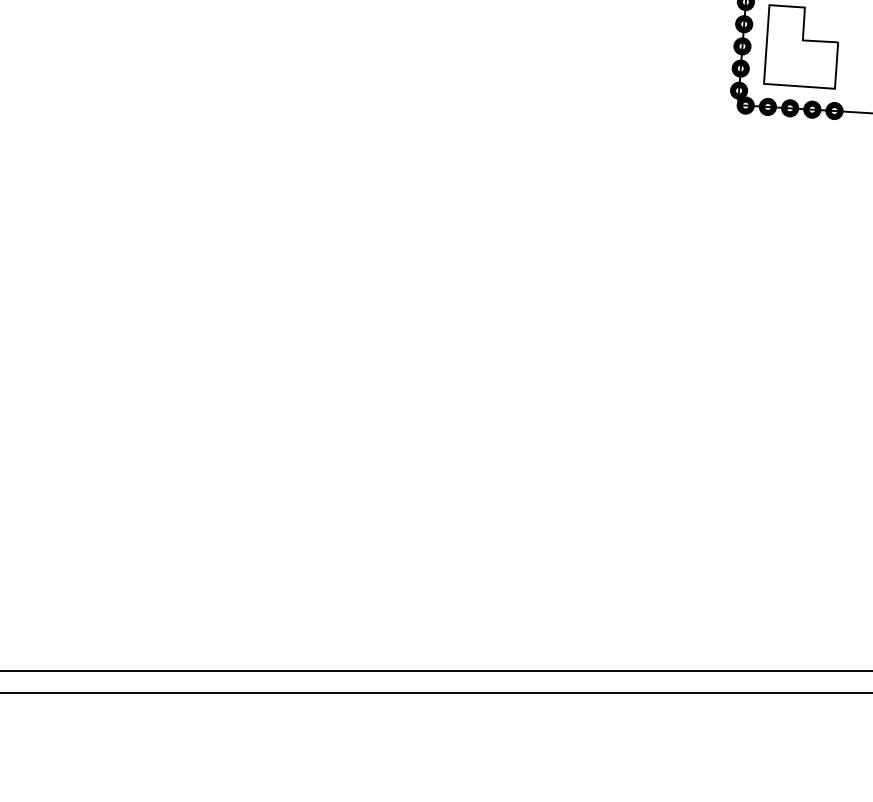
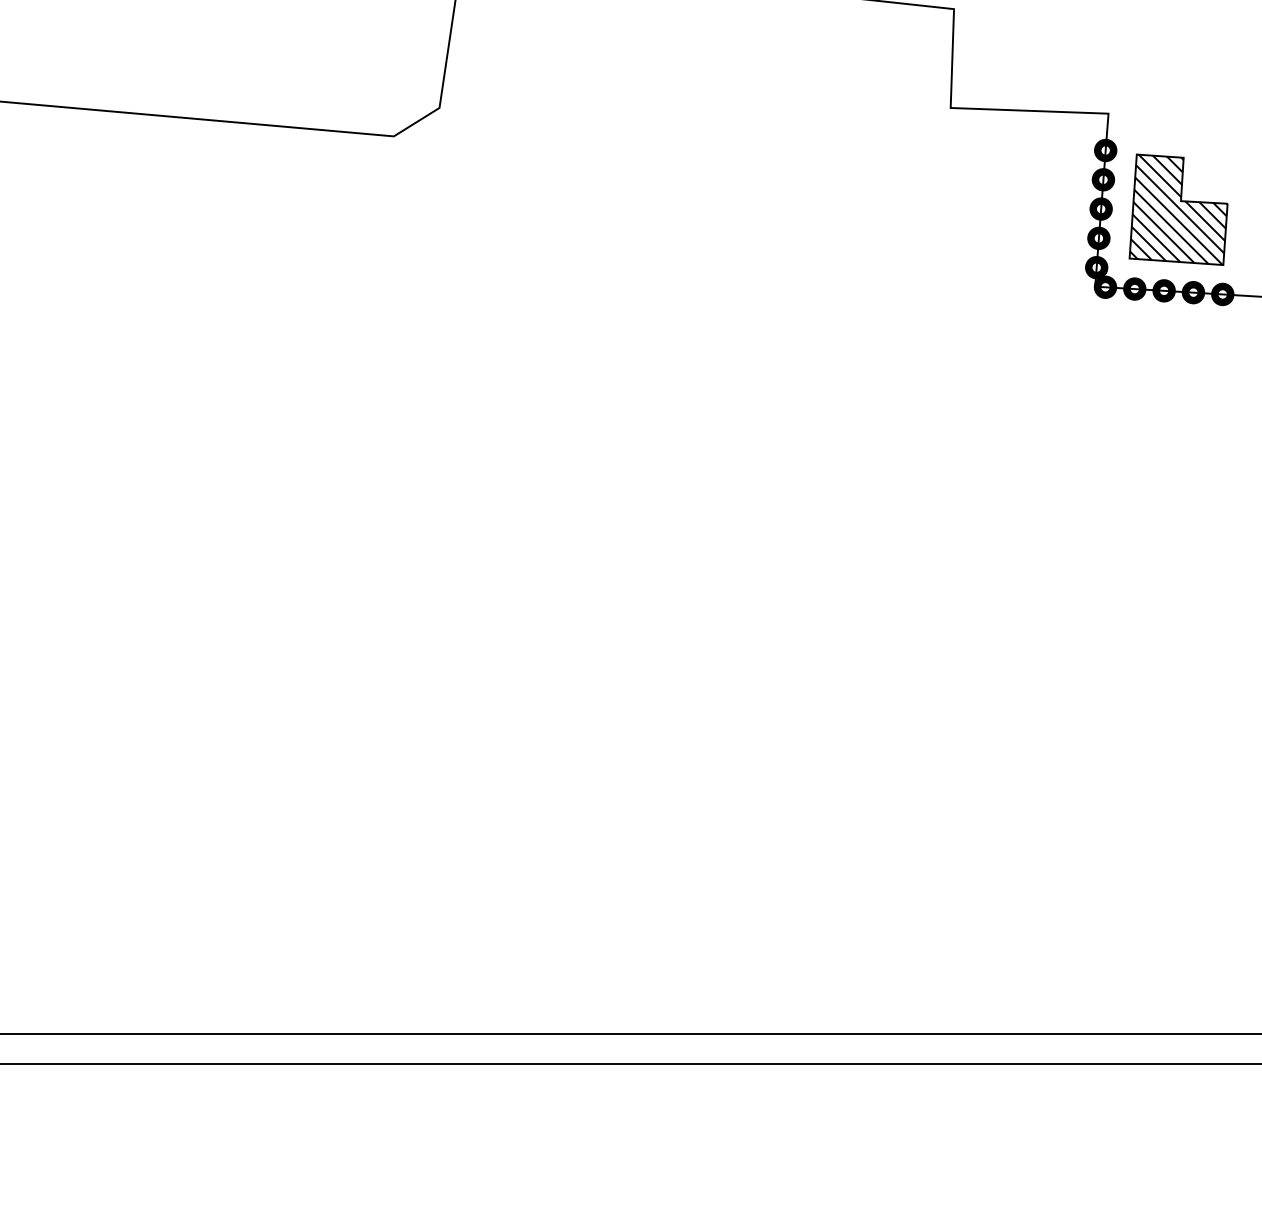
hatch: (801, 46) -> (1178, 209), added

